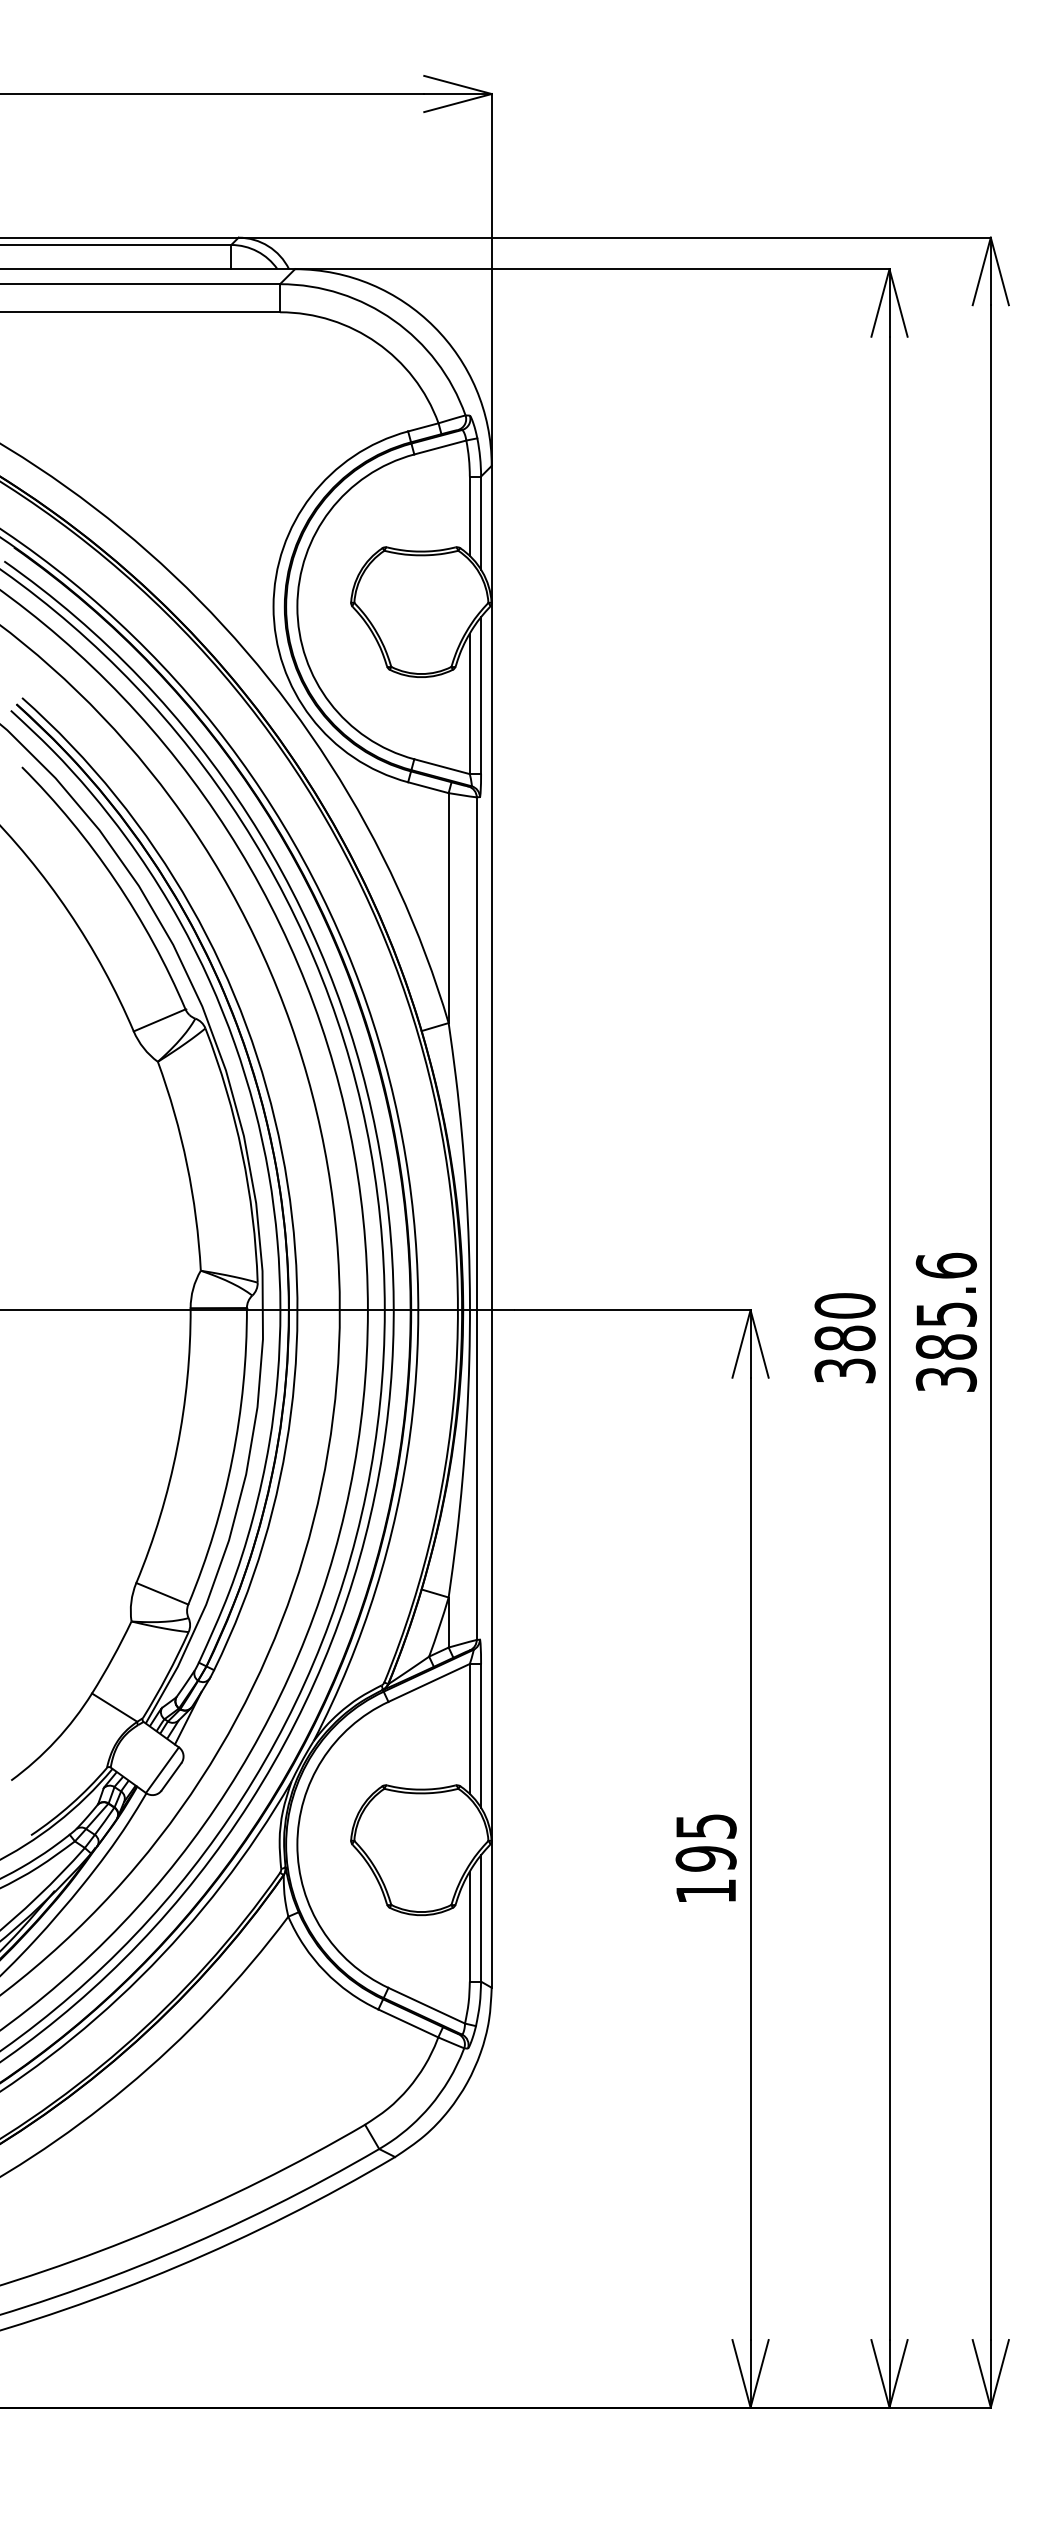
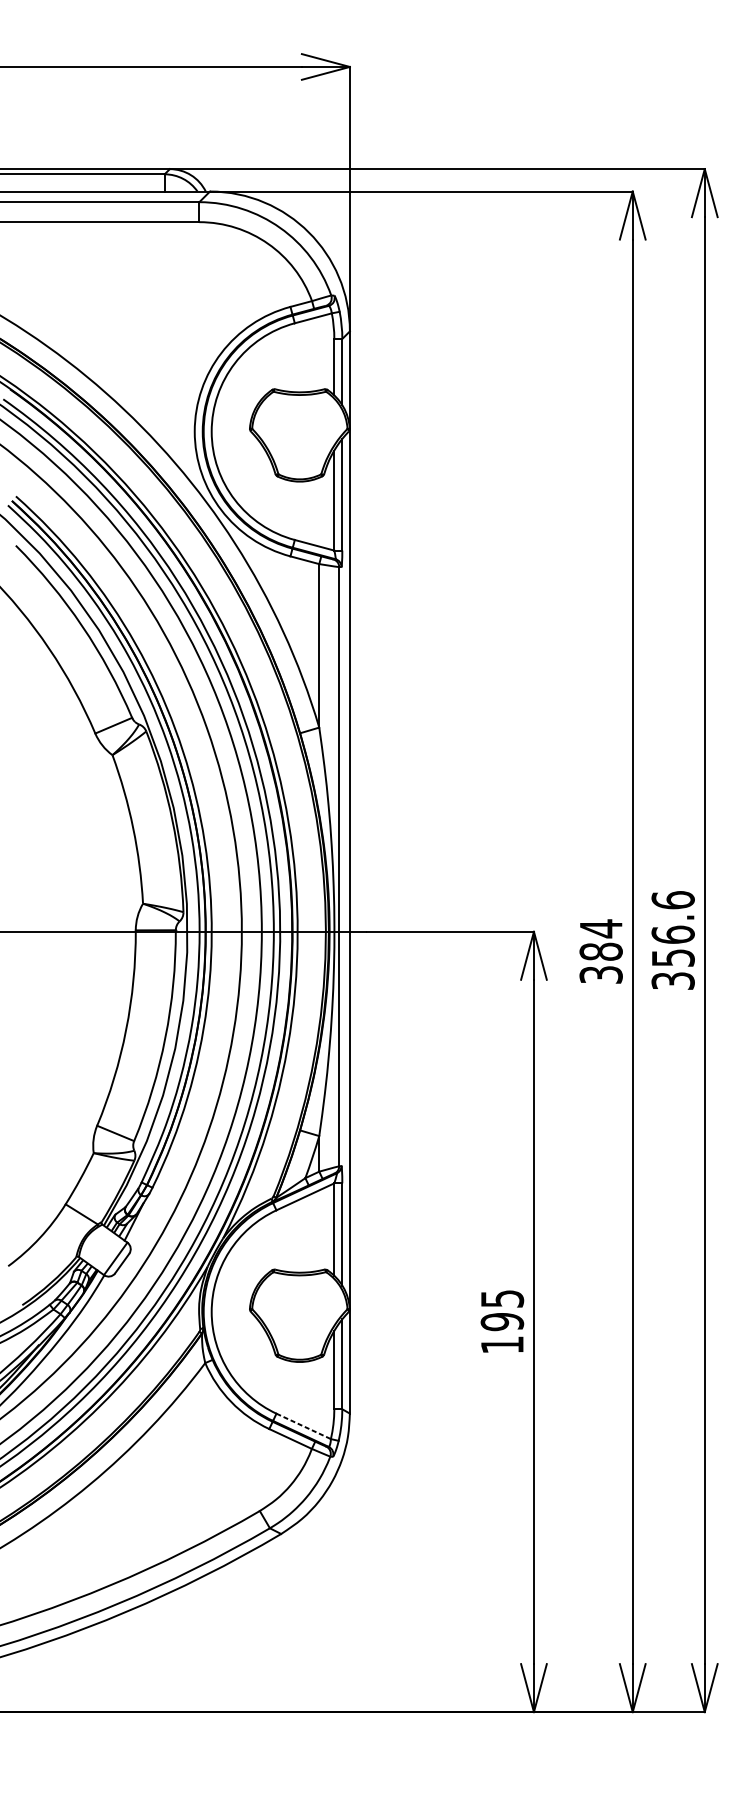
text: (844, 1305) -> (600, 928), 380 -> 384
text: (946, 1330) -> (673, 946), 385.6 -> 356.6
line: (427, 2005) -> (304, 1426), solid -> dashed

